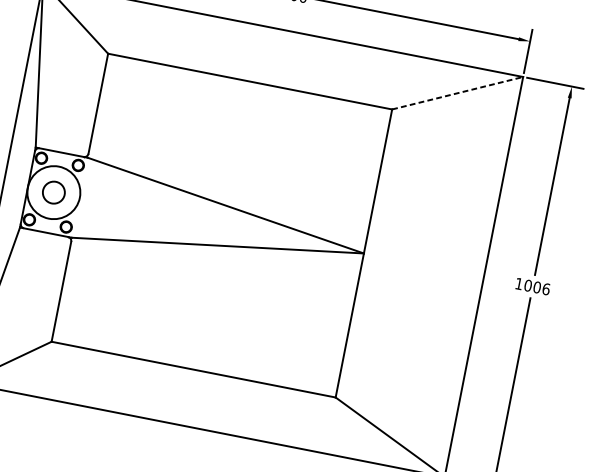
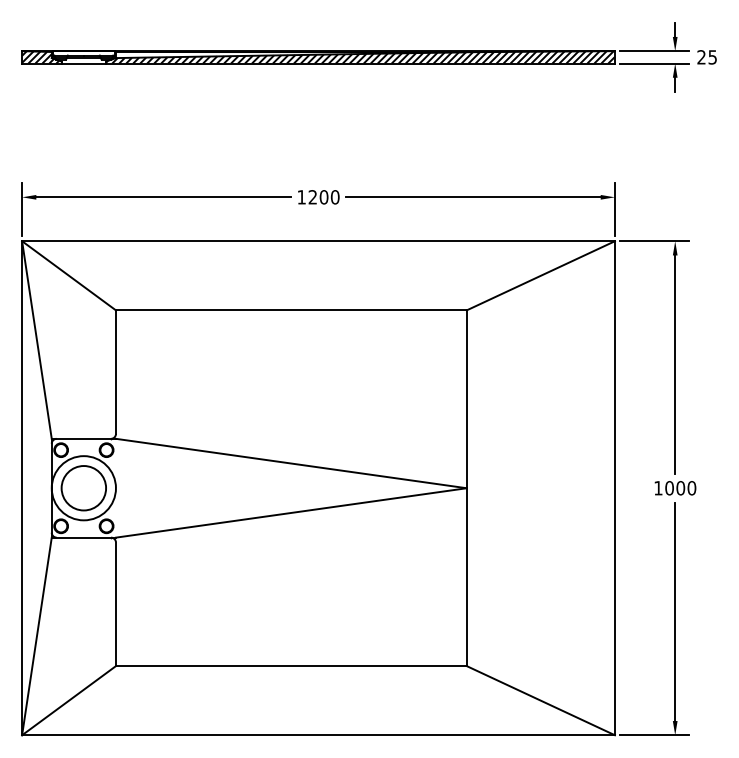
line: (457, 92) -> (540, 275), dashed -> solid
circle: (53, 192) -> (83, 488), size x1.67
text: (545, 289) -> (691, 488), 1006 -> 1000

